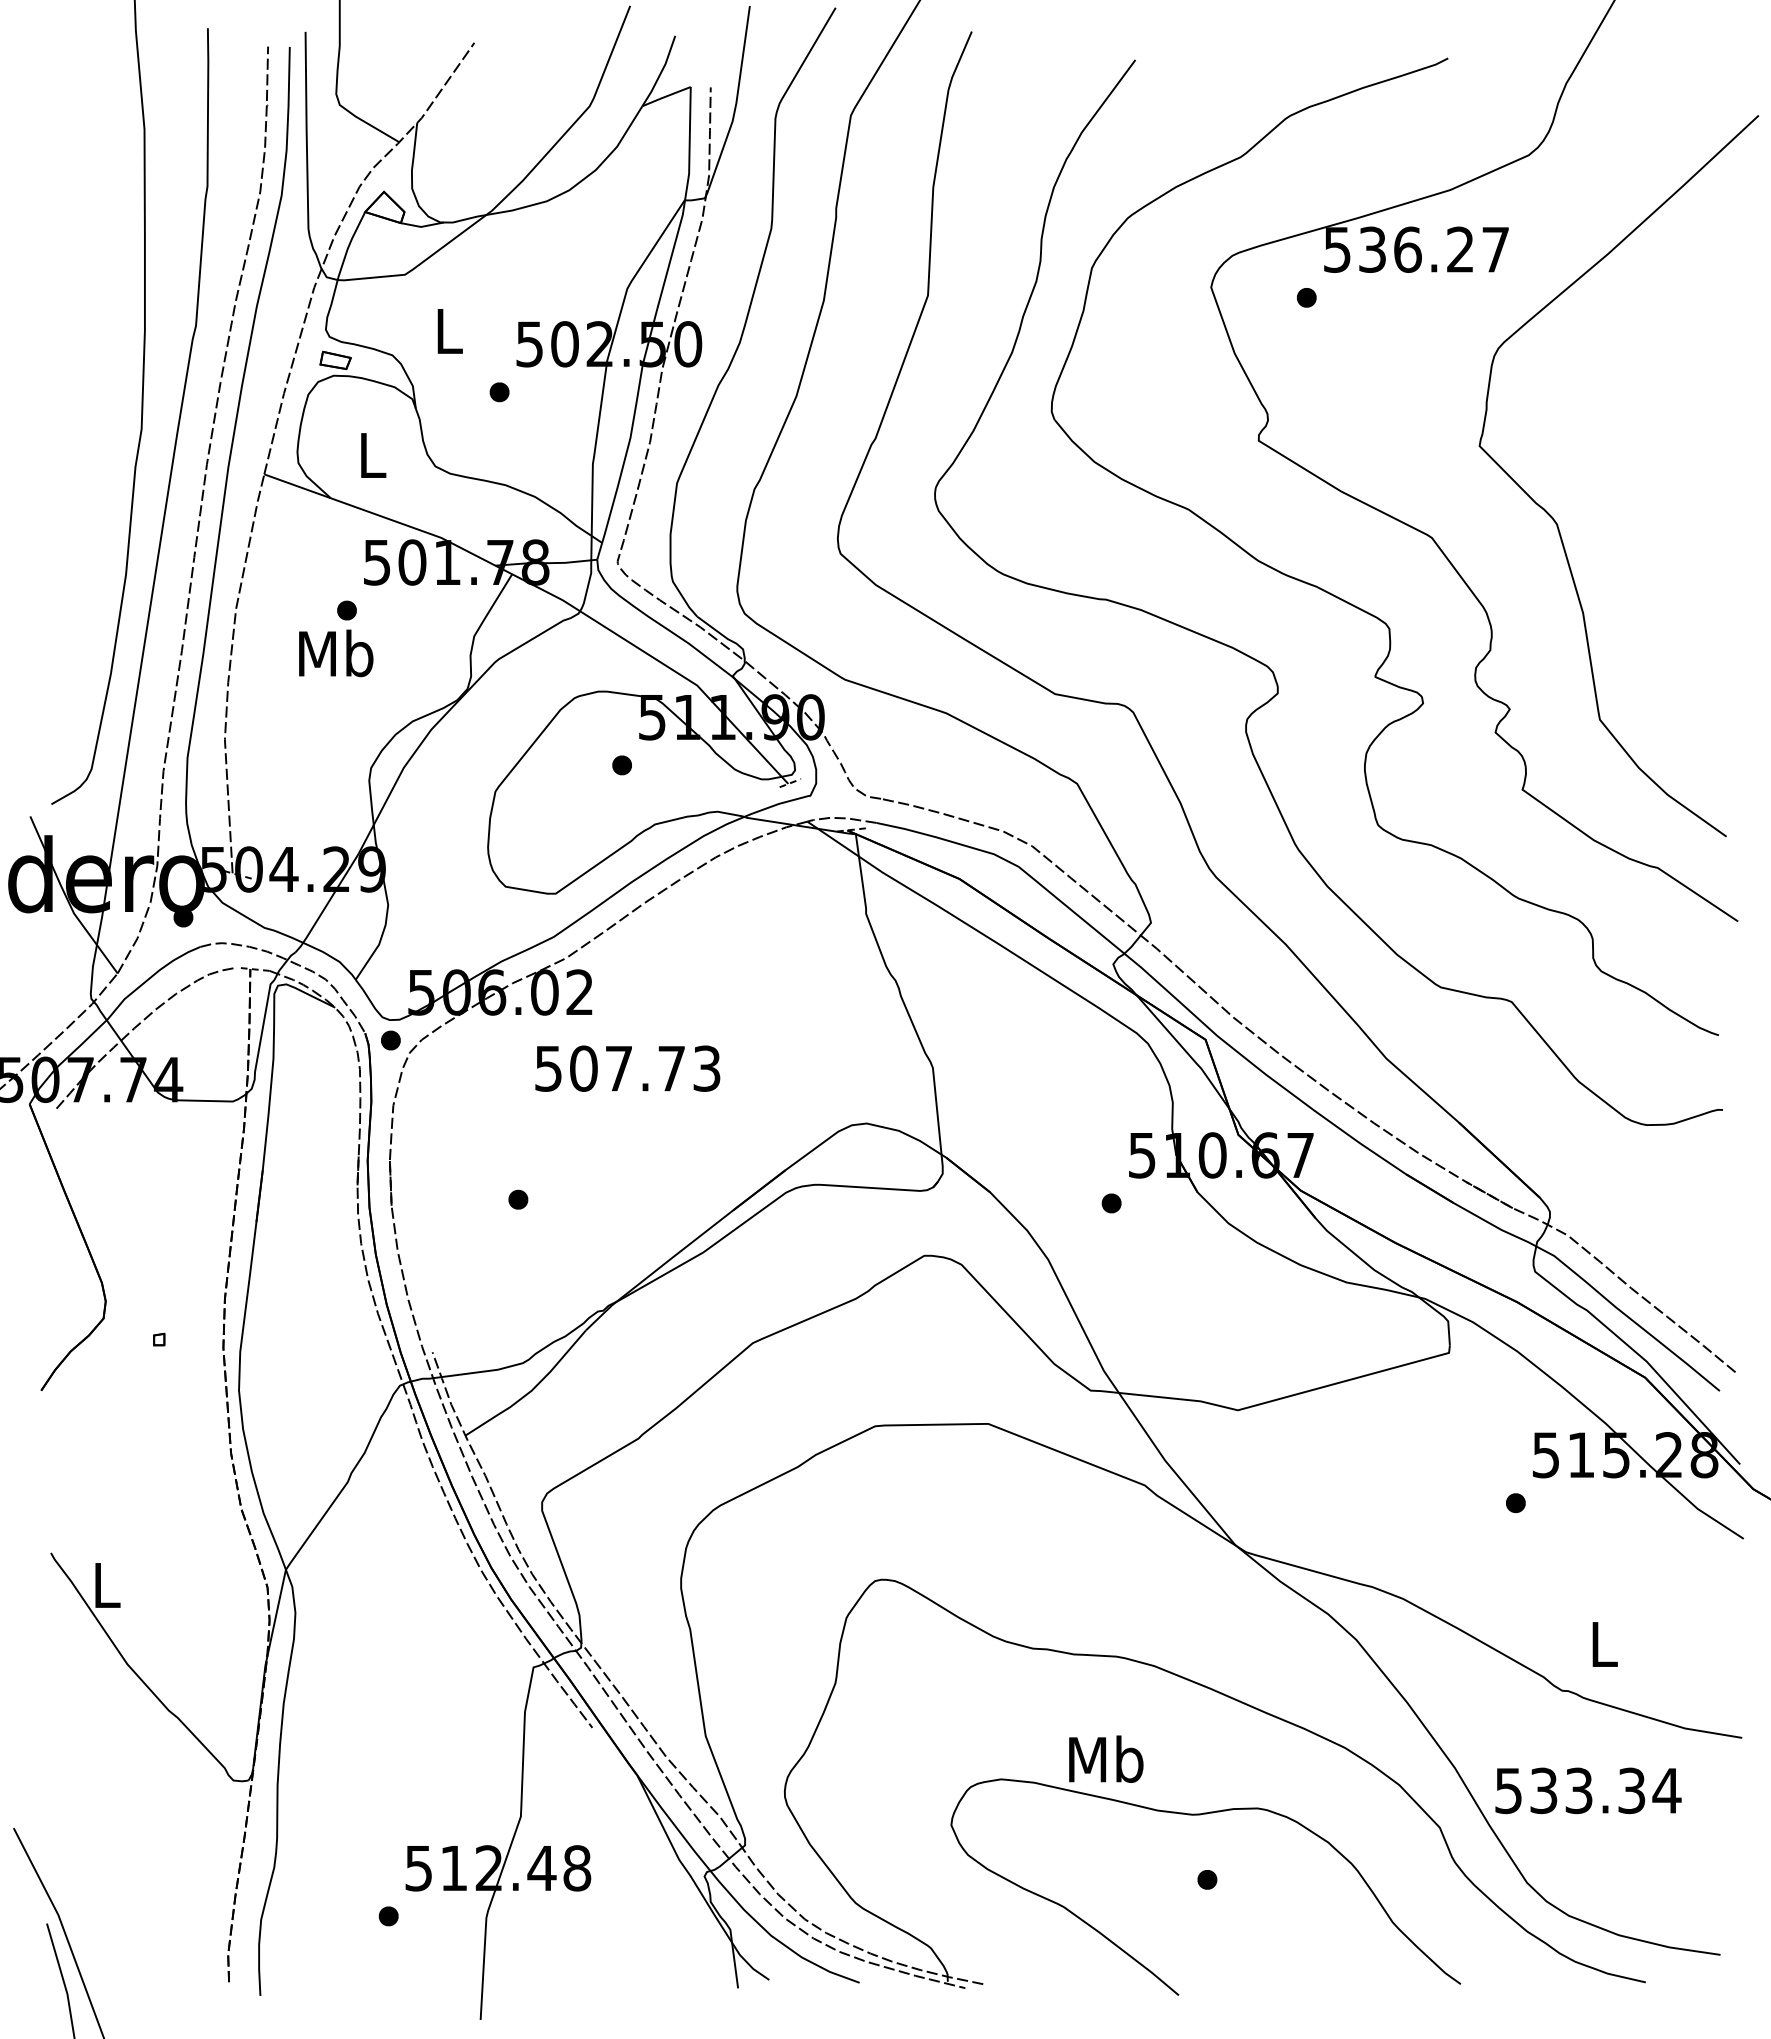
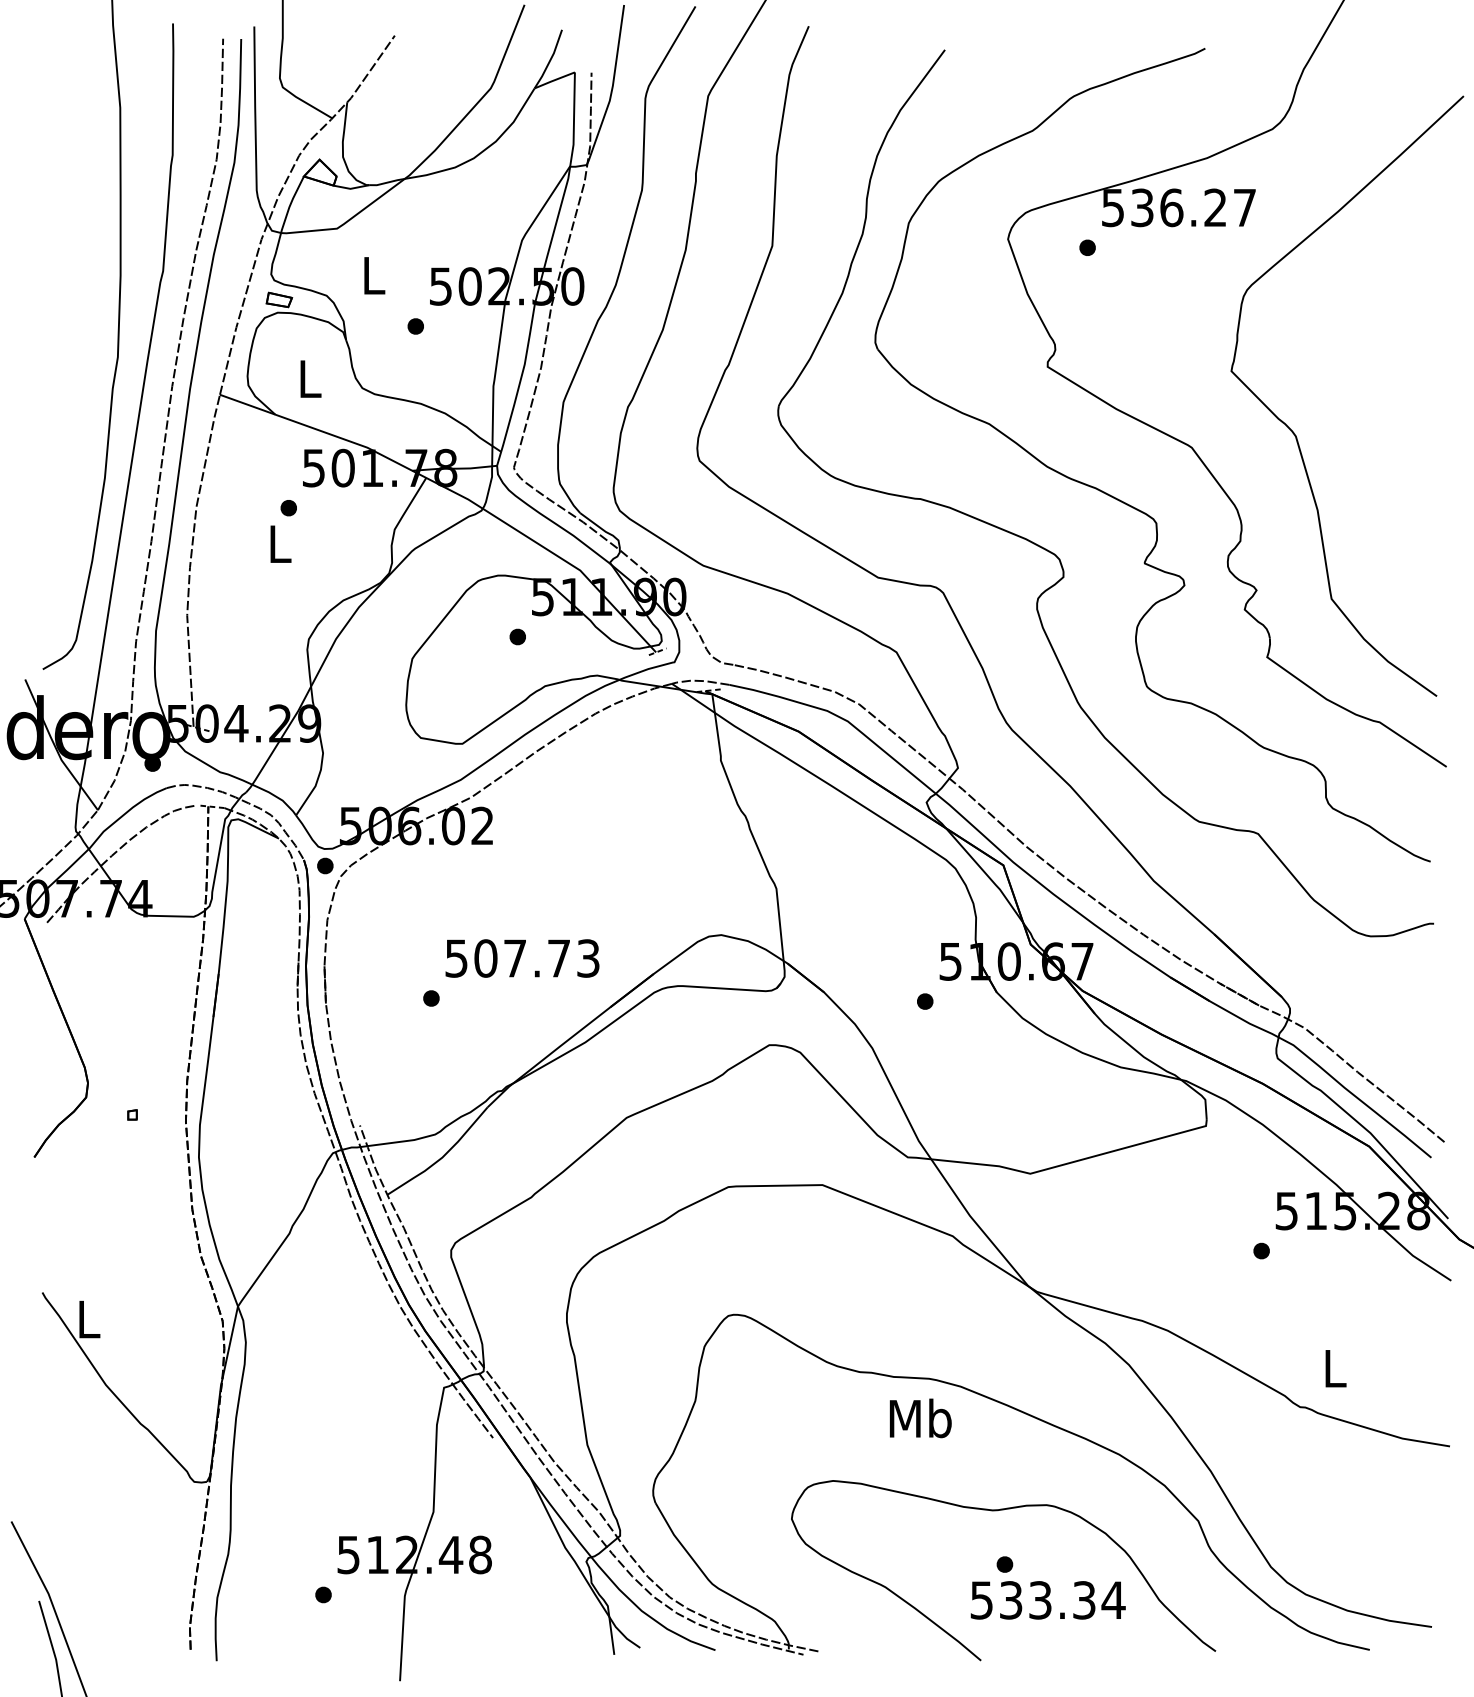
text: (336, 653) -> (280, 543), Mb -> L
text: (627, 1068) -> (522, 958), moved
text: (1106, 1758) -> (920, 1417), moved
text: (1588, 1790) -> (1048, 1600), moved

